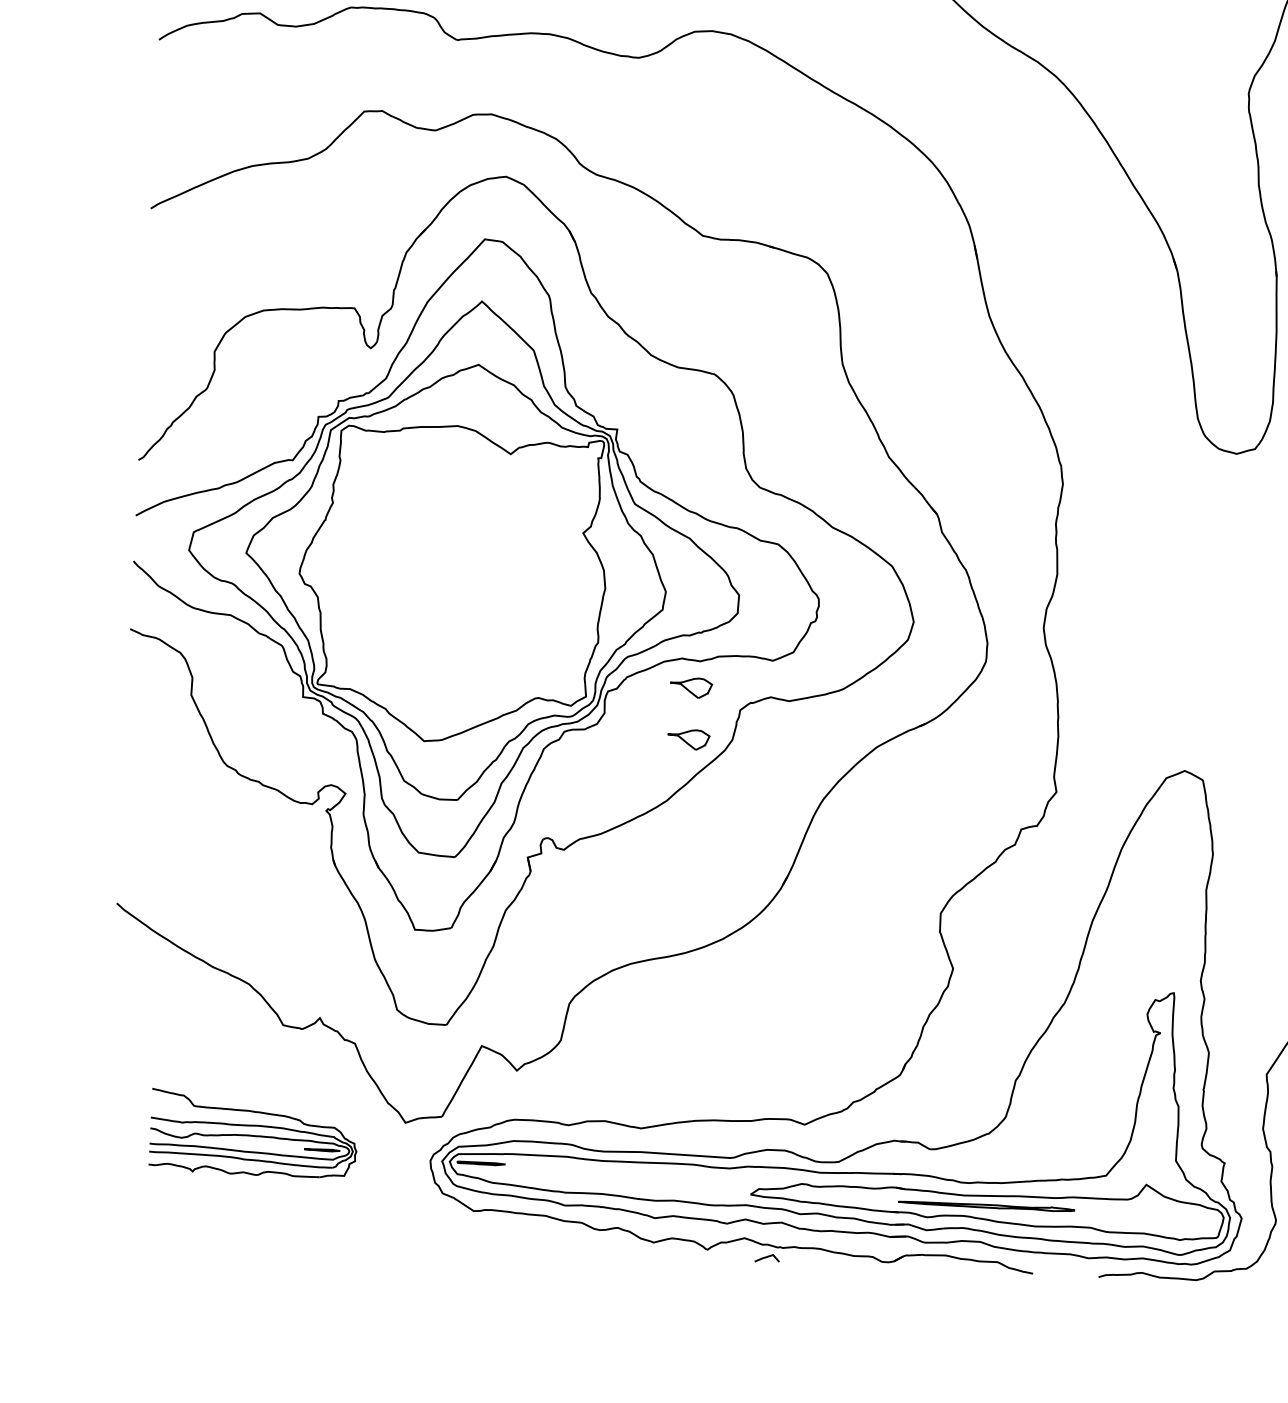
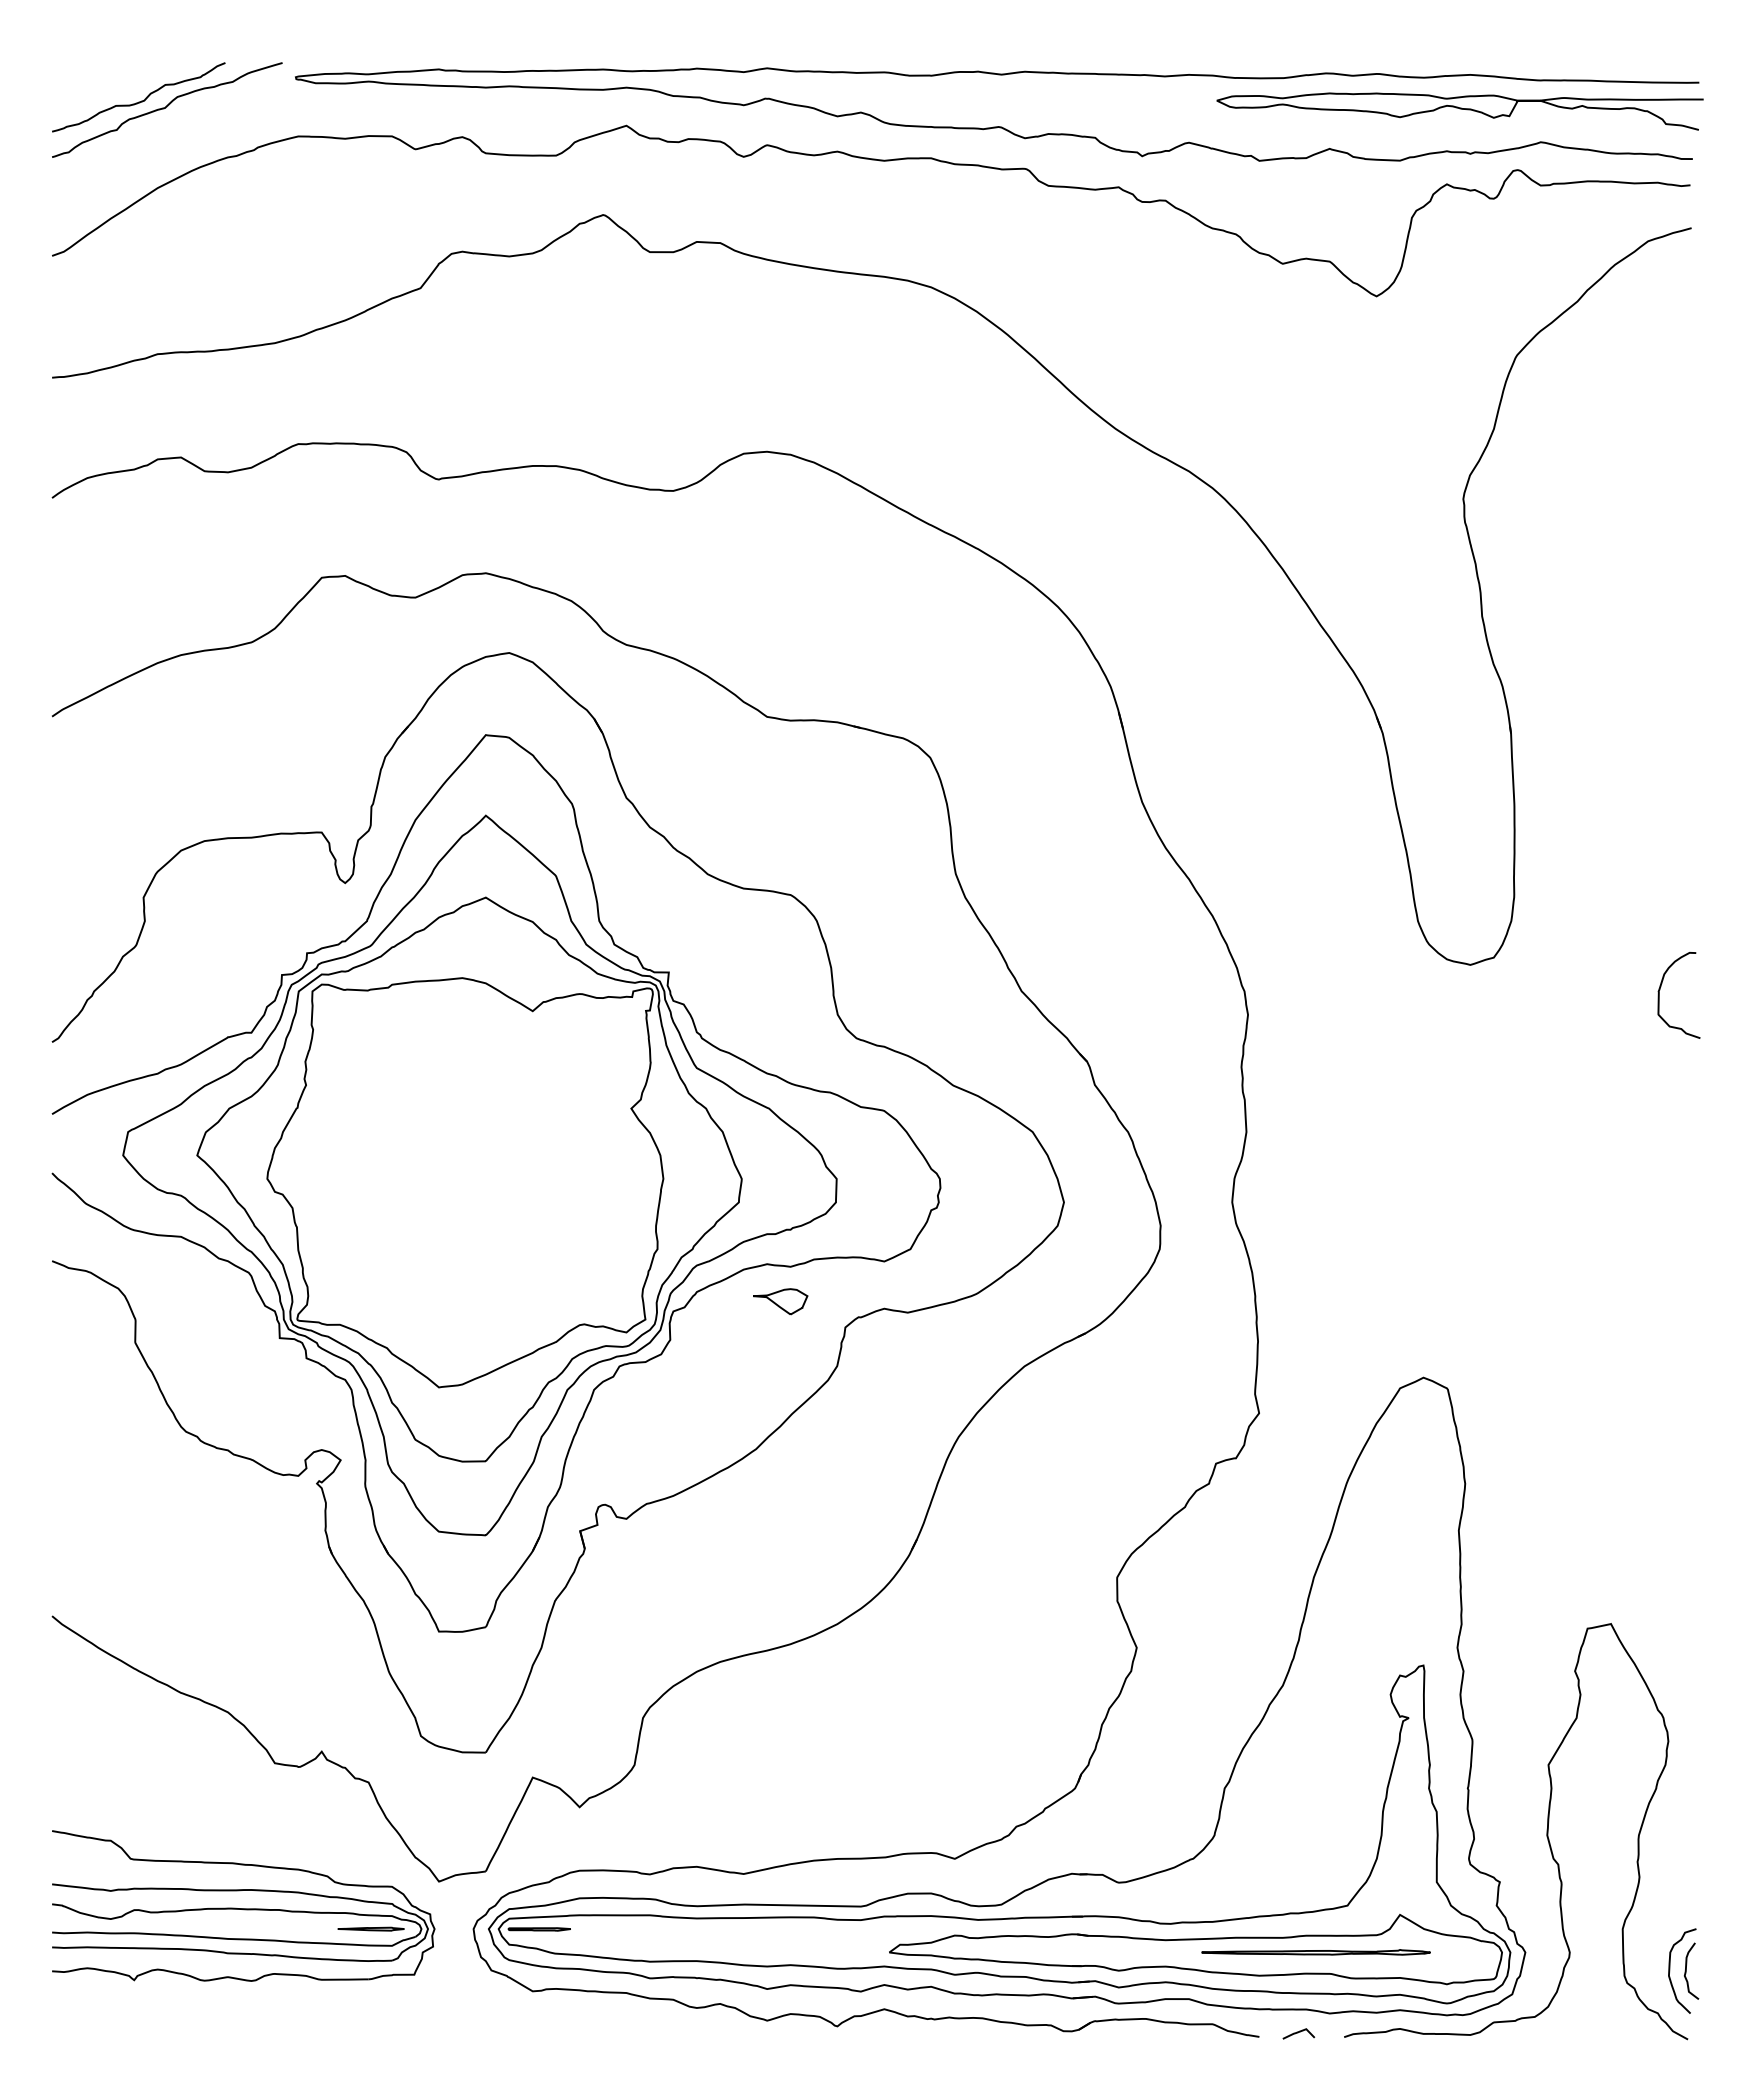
part: (688, 739) -> (780, 1368), removed
part: (253, 1133) -> (243, 1905), size x1.43
part: (986, 1206) -> (1315, 1952), moved
line: (766, 1258) -> (1298, 2033), moved

